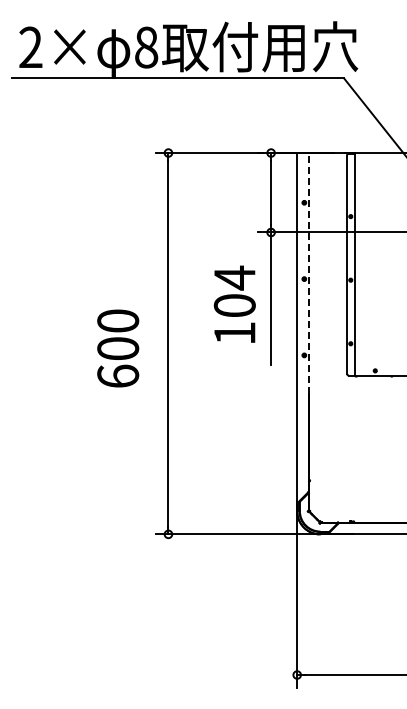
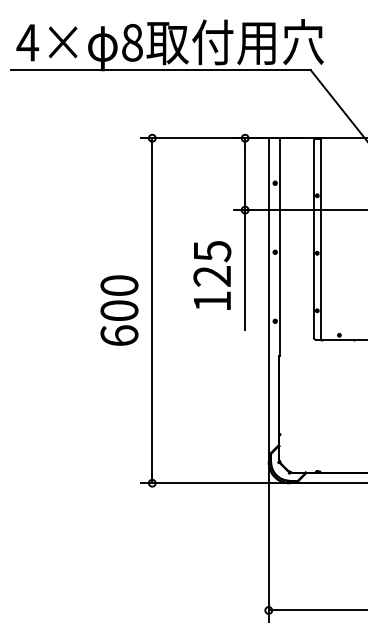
text: (30, 46) -> (27, 41), 2× -> 4×
line: (309, 272) -> (279, 246), dashed -> solid
text: (234, 291) -> (212, 263), 104 -> 125
text: (118, 348) -> (119, 310), moved

